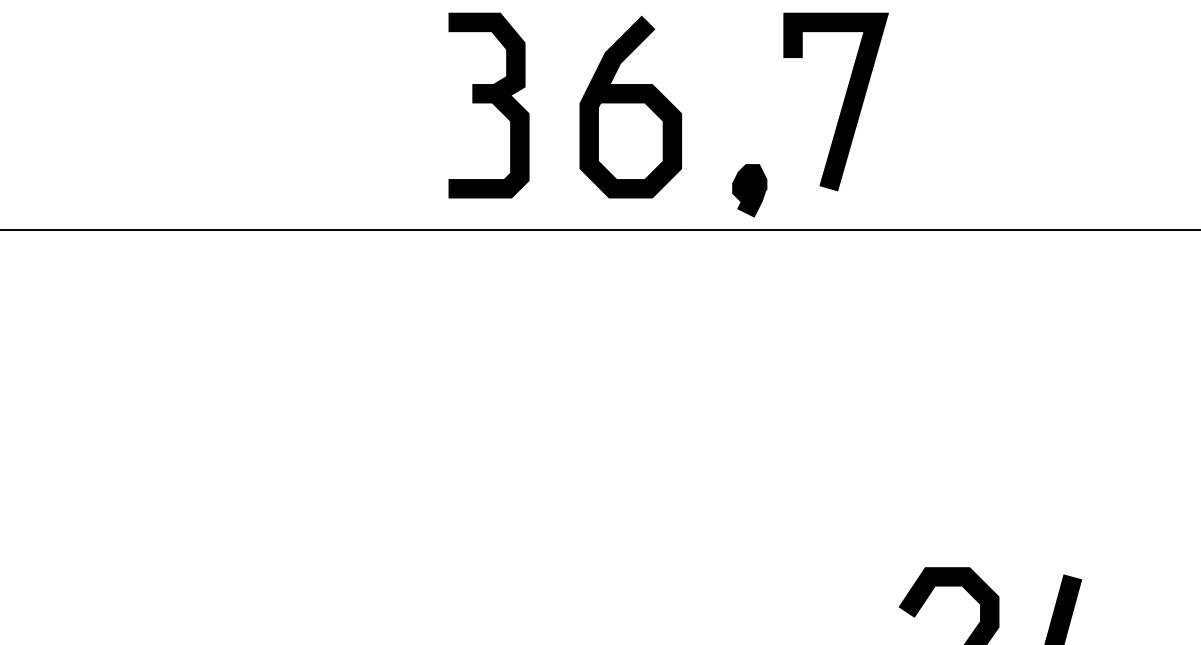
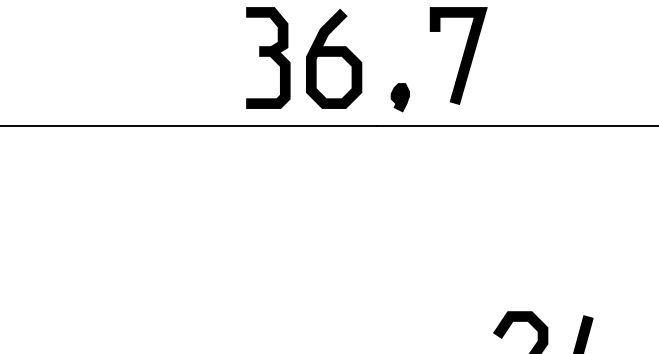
curve: (631, 102) -> (334, 56), moved
part: (748, 190) -> (399, 97), moved

